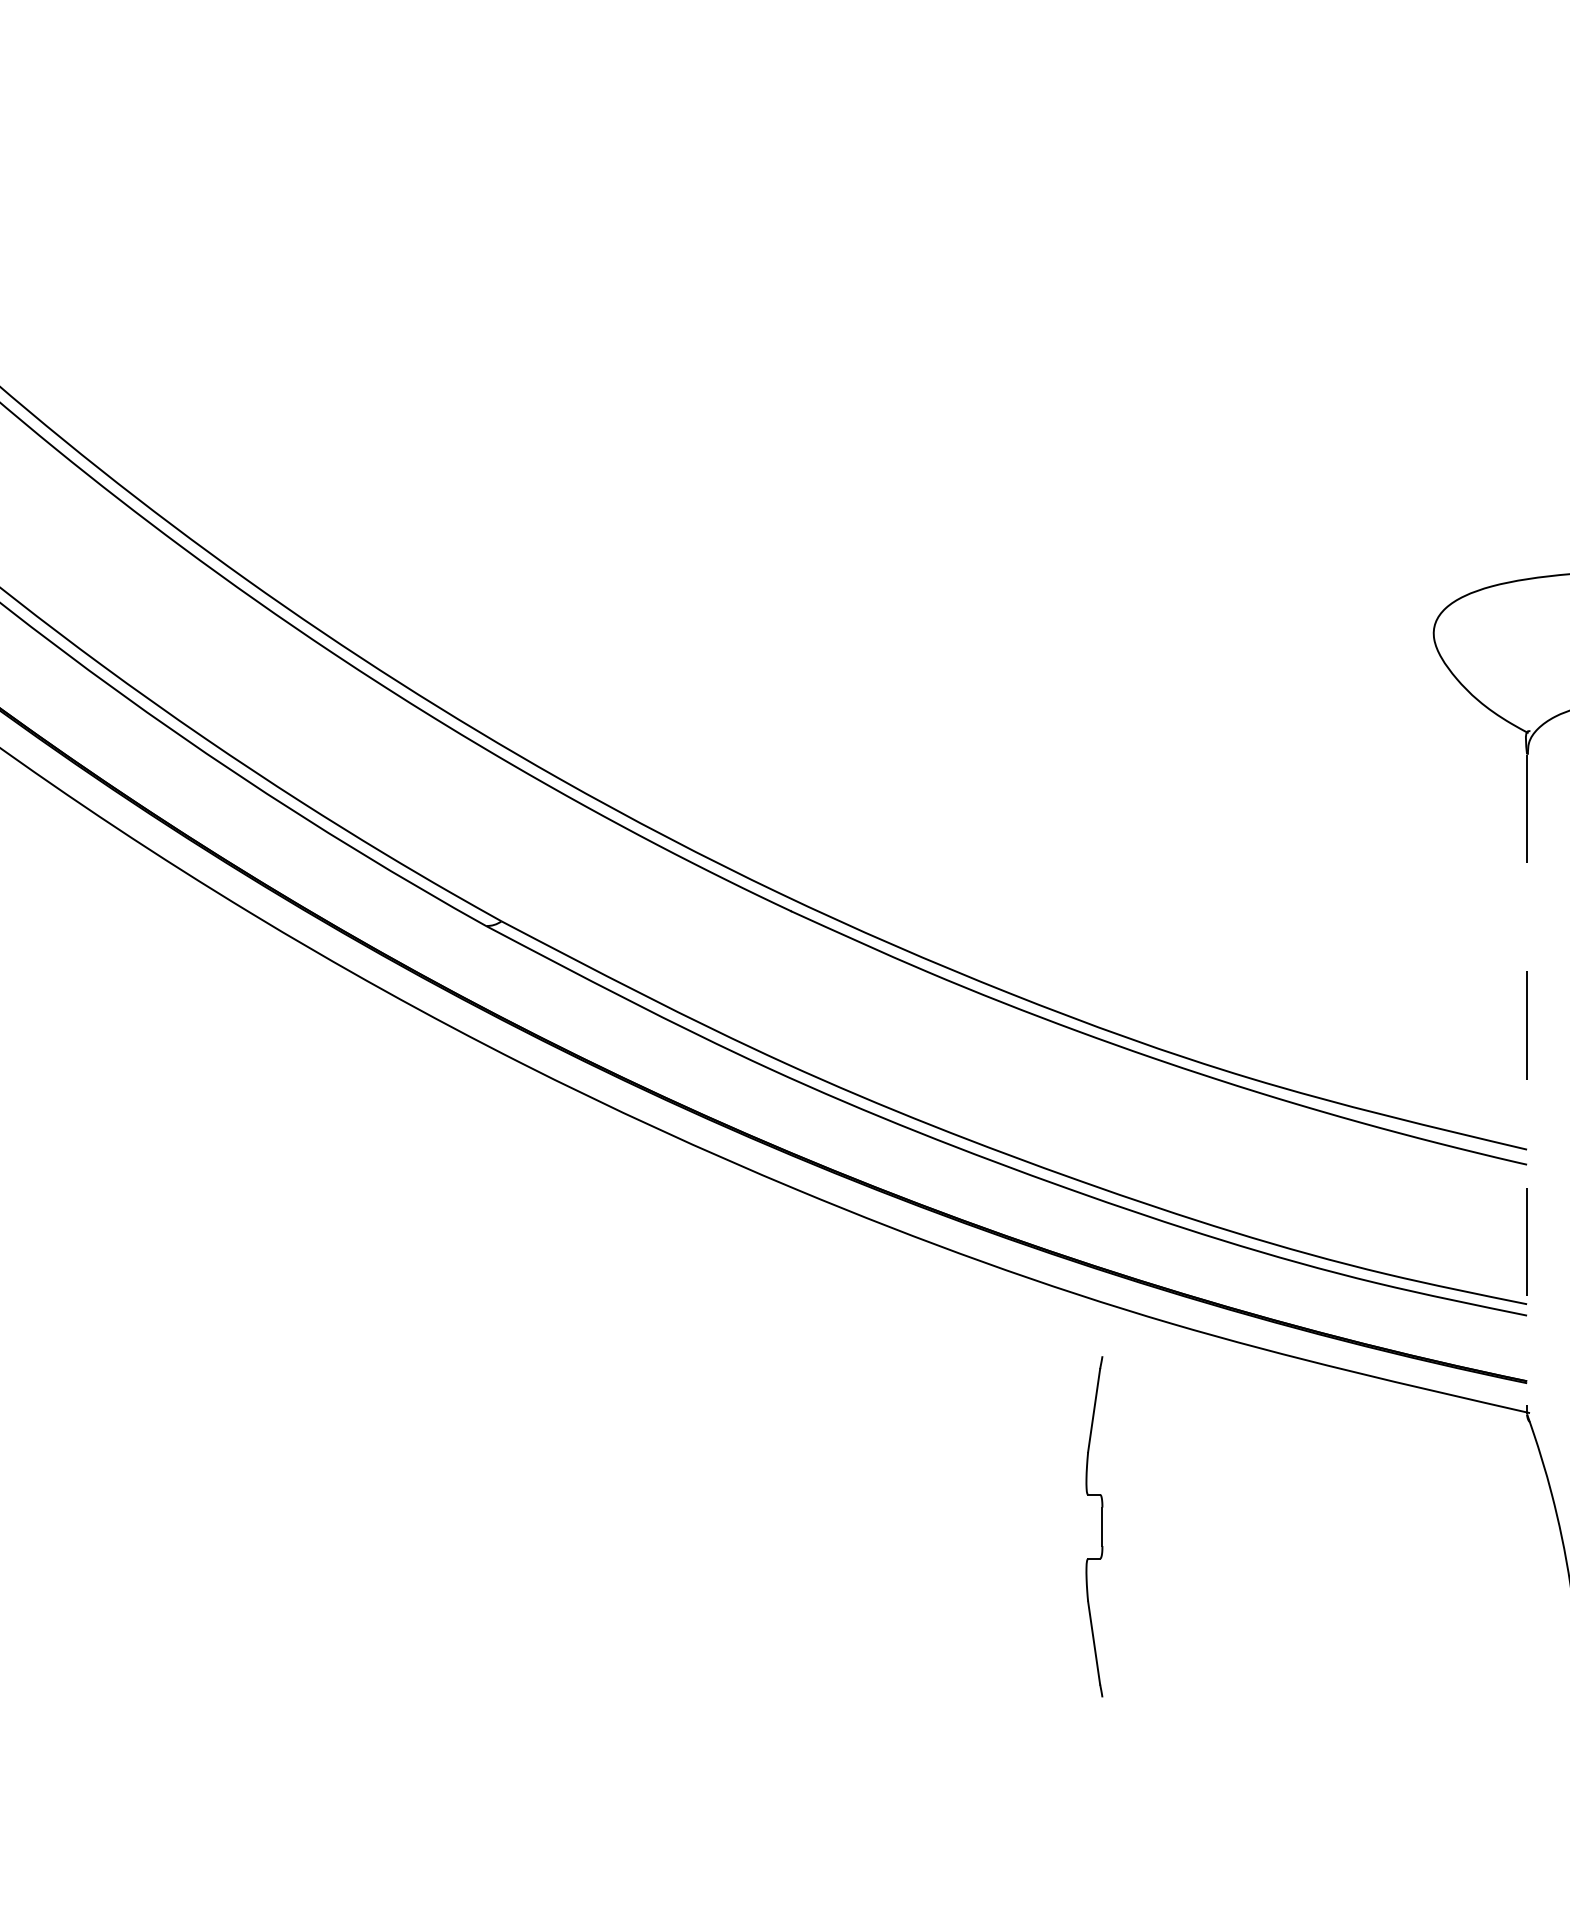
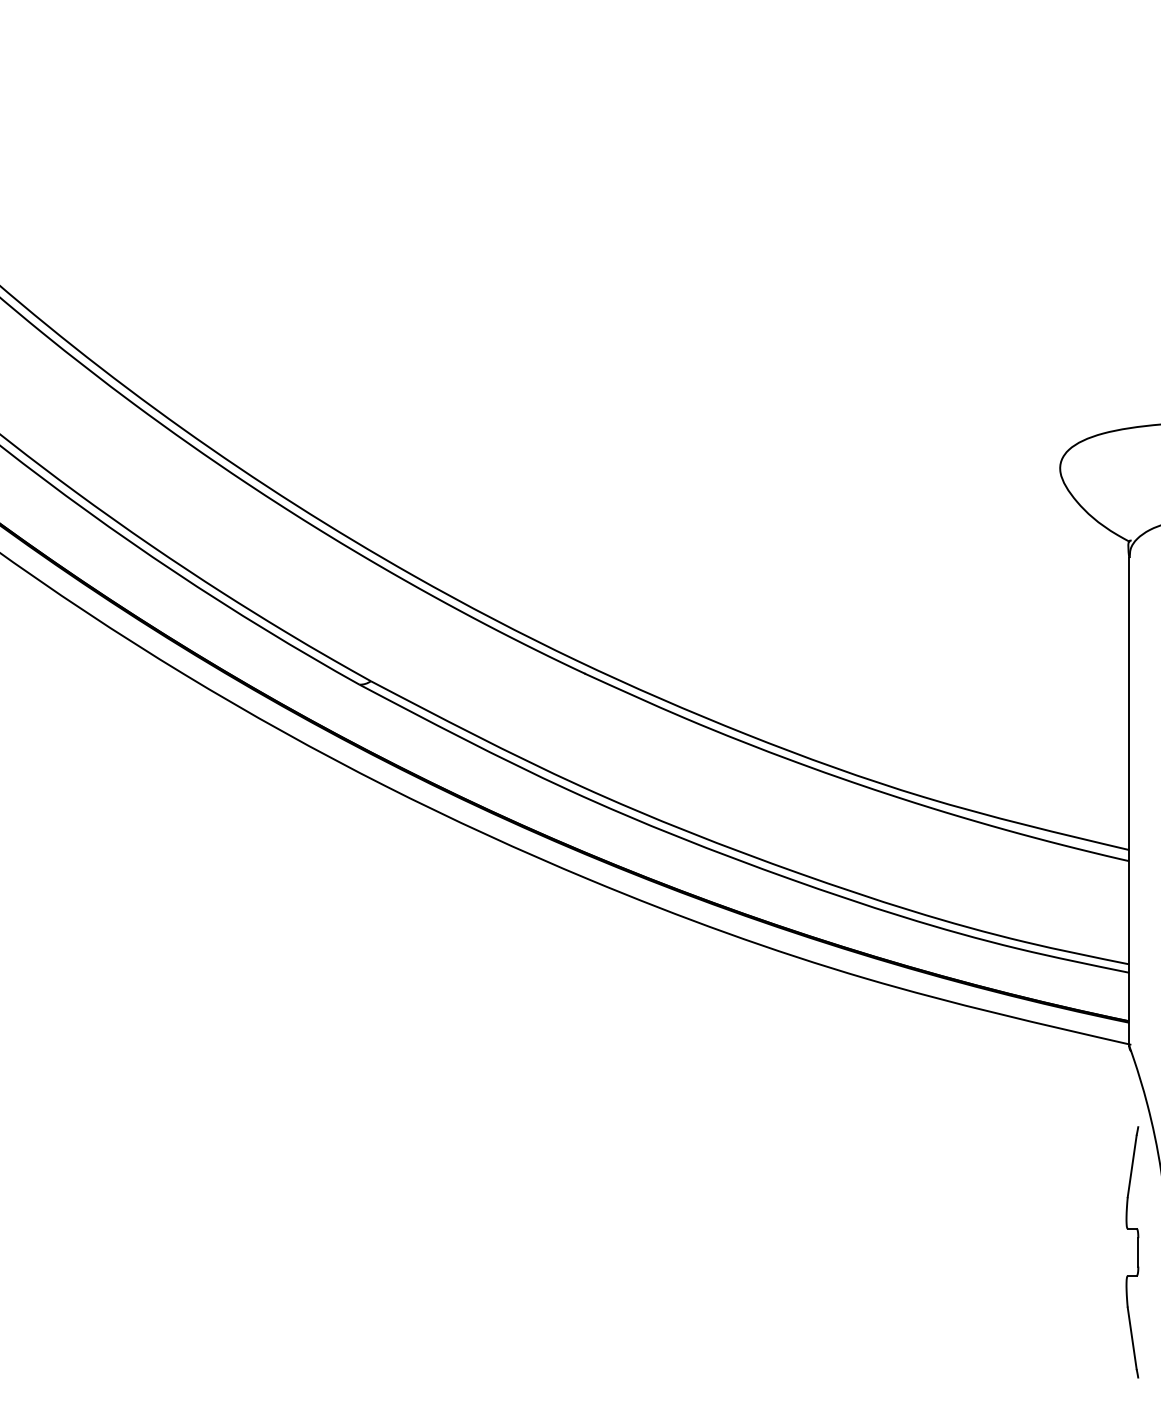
line: (1527, 1084) -> (1129, 801), dashed -> solid
part: (1101, 1526) -> (1137, 1252), moved

